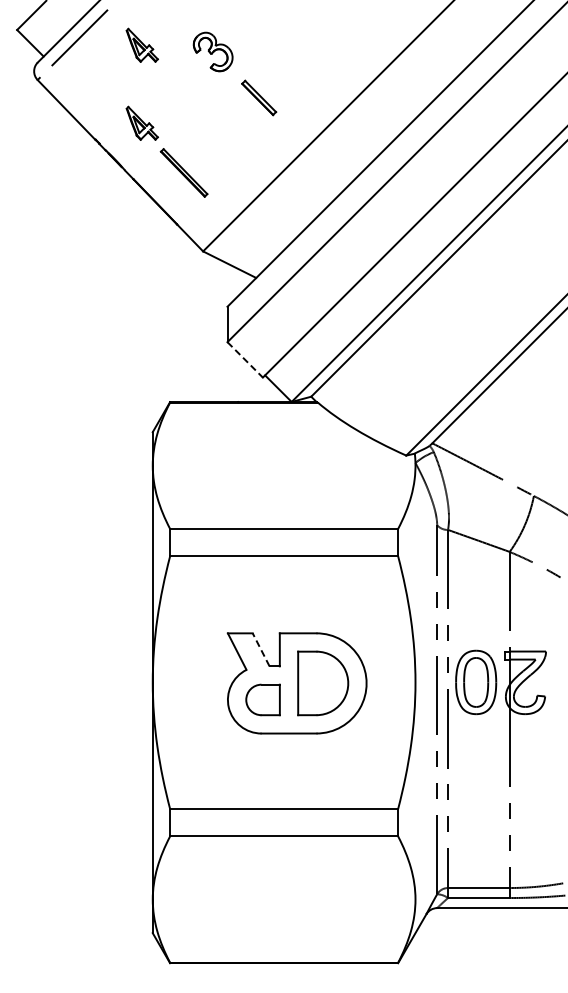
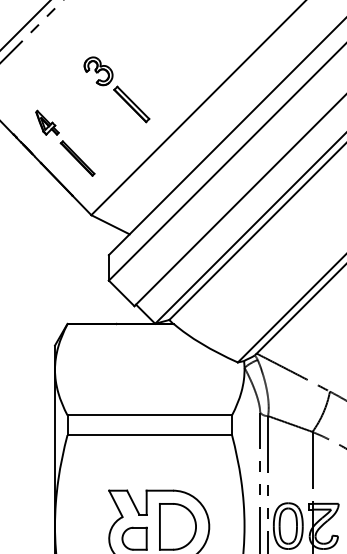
part: (141, 44) -> (46, 65), removed
part: (258, 97) -> (131, 104), size x1.43
line: (245, 360) -> (121, 293), dashed -> solid
line: (261, 649) -> (133, 502), dashed -> solid

